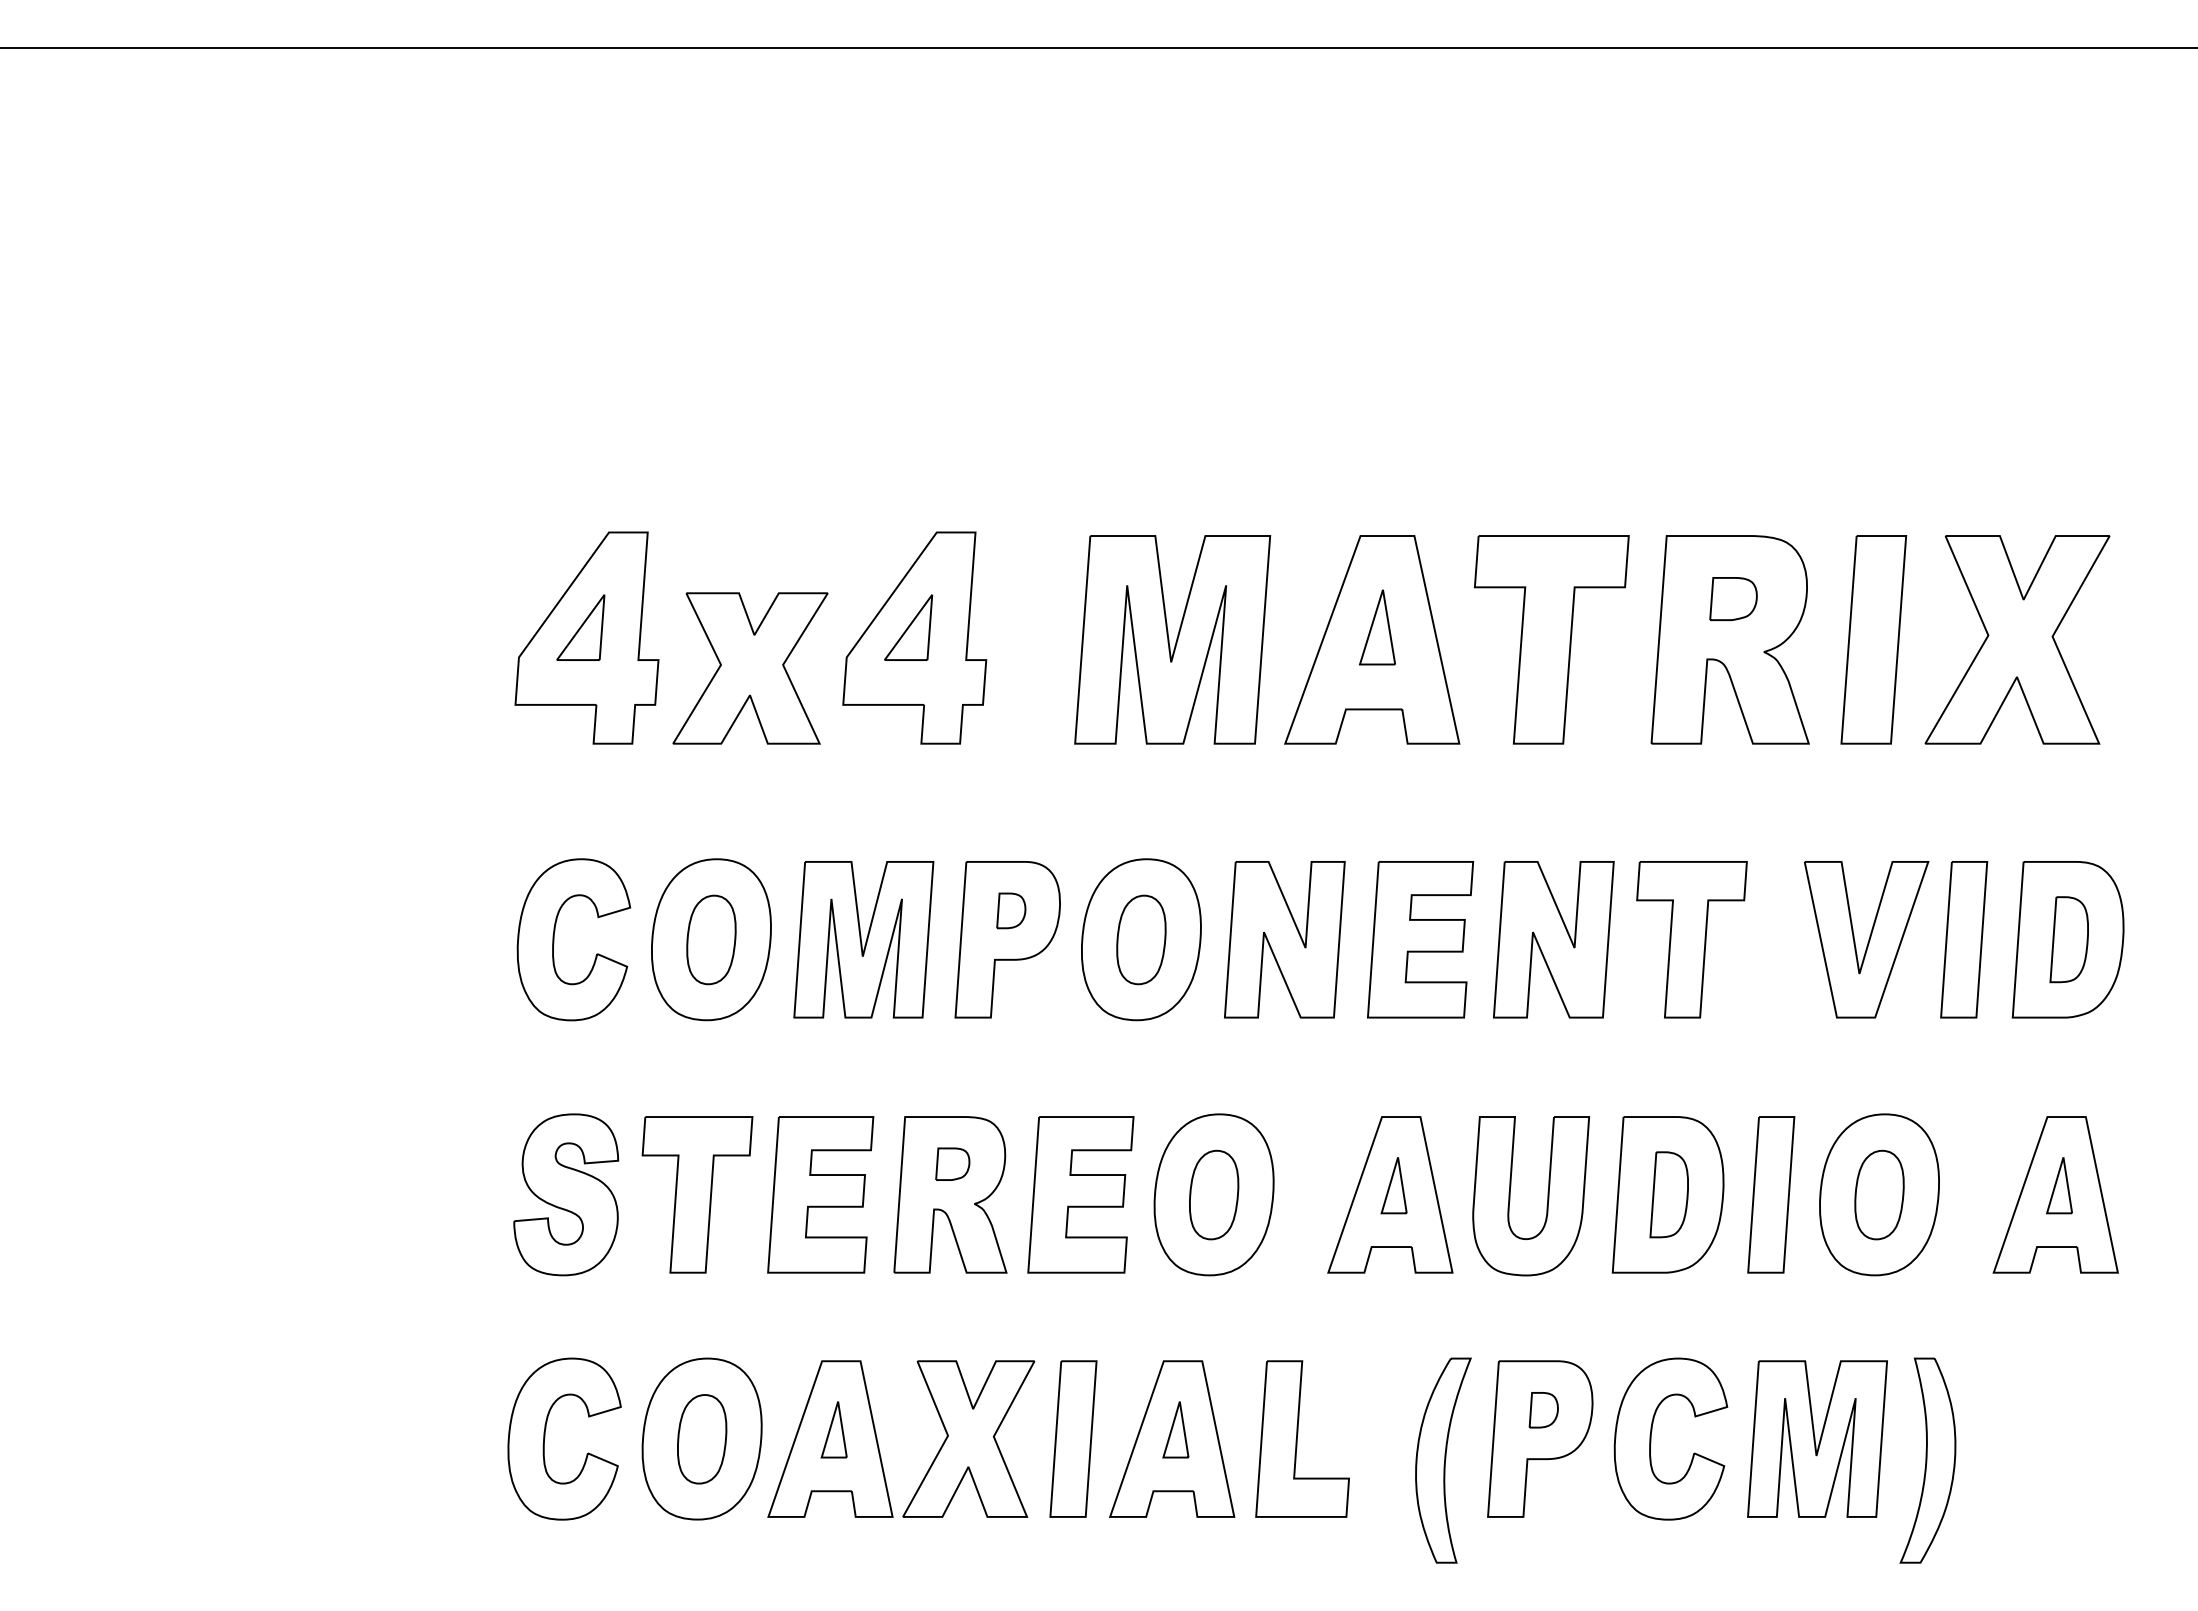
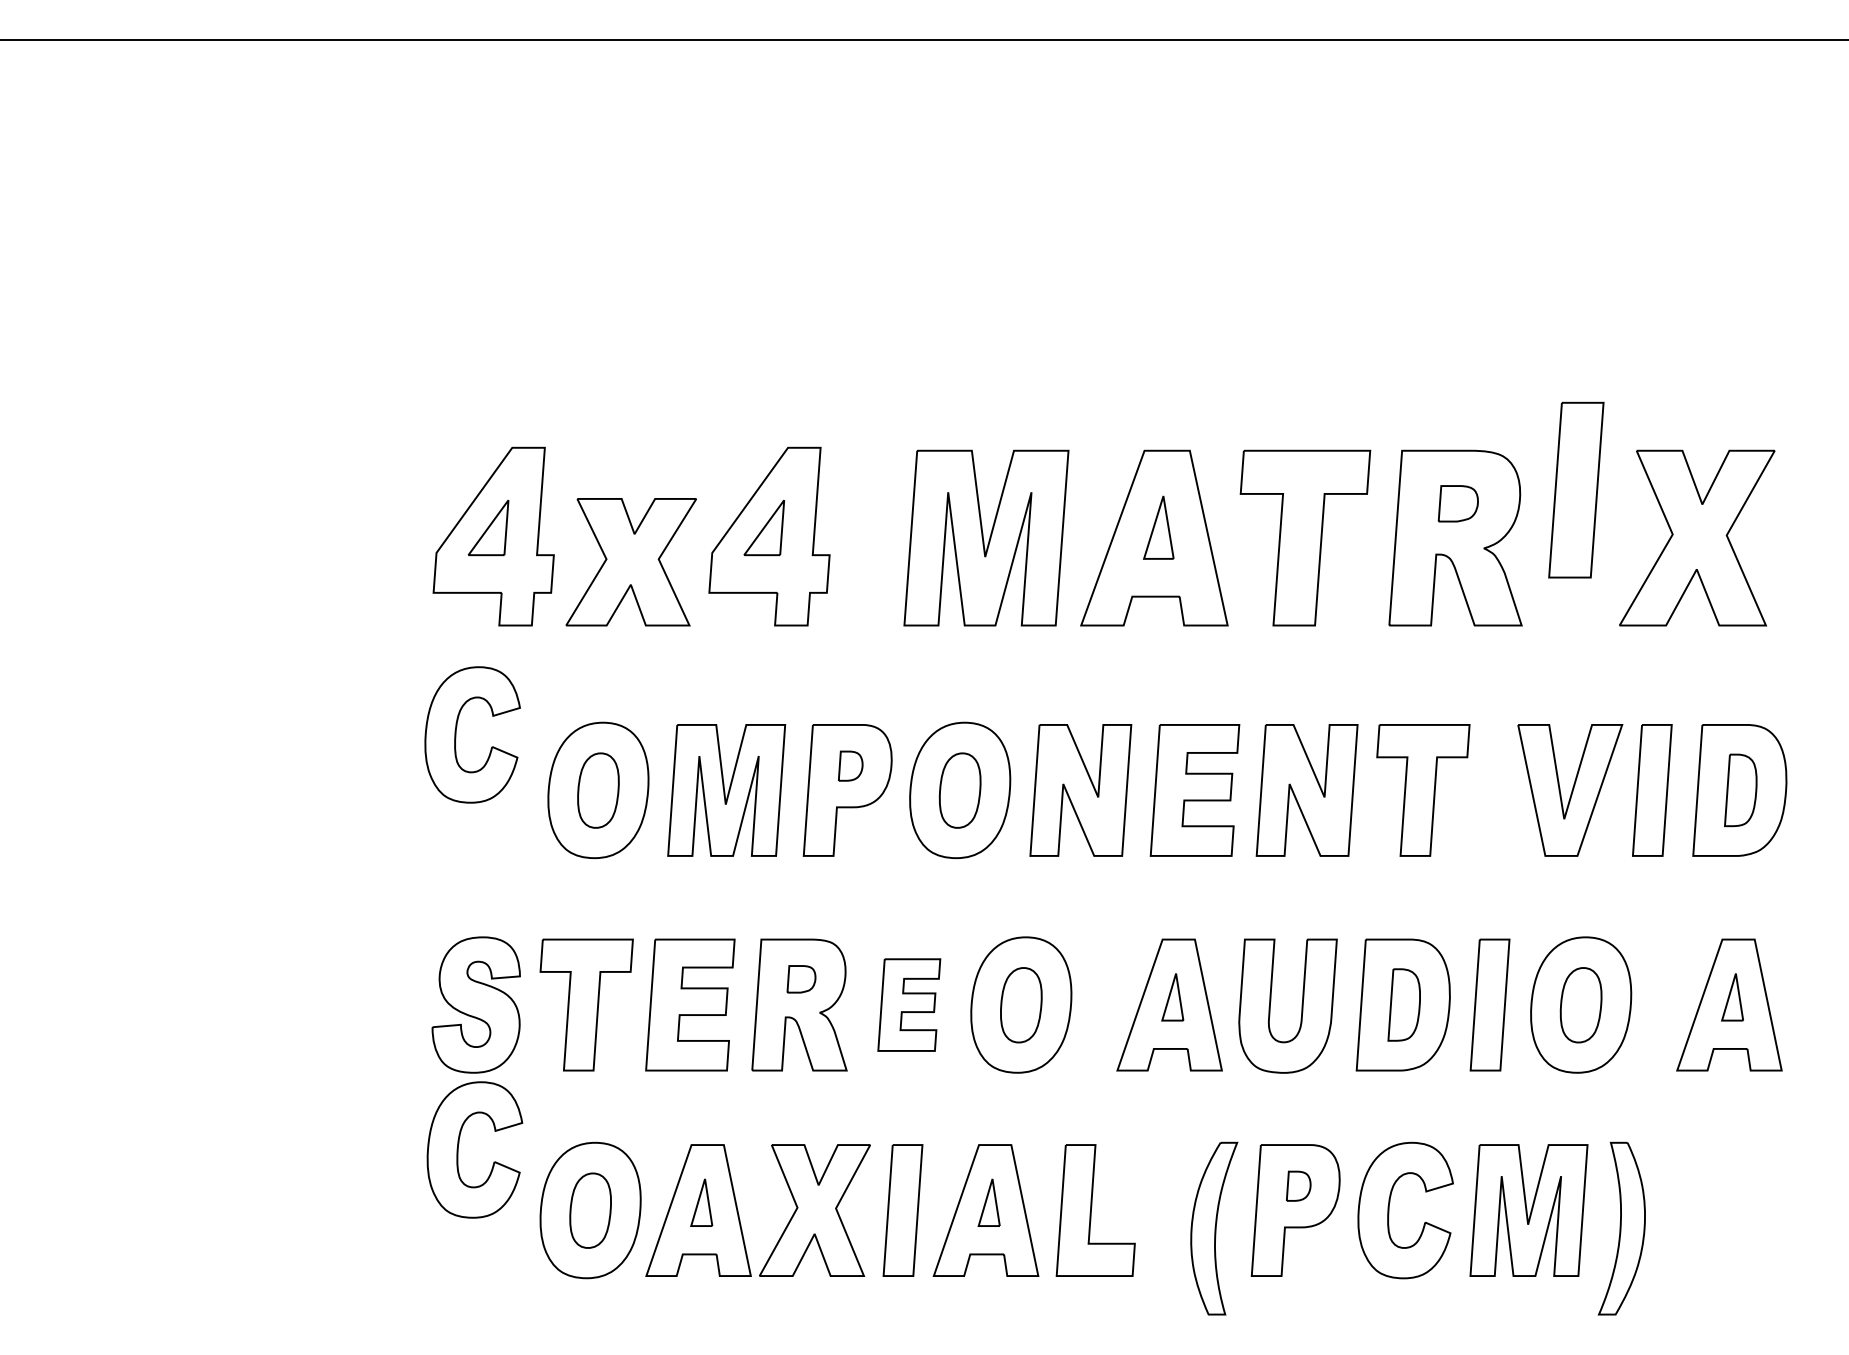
part: (1873, 639) -> (1576, 489), moved
part: (554, 939) -> (456, 734), moved
part: (1080, 1194) -> (908, 1004), size x0.7
part: (545, 1438) -> (458, 1149), moved

